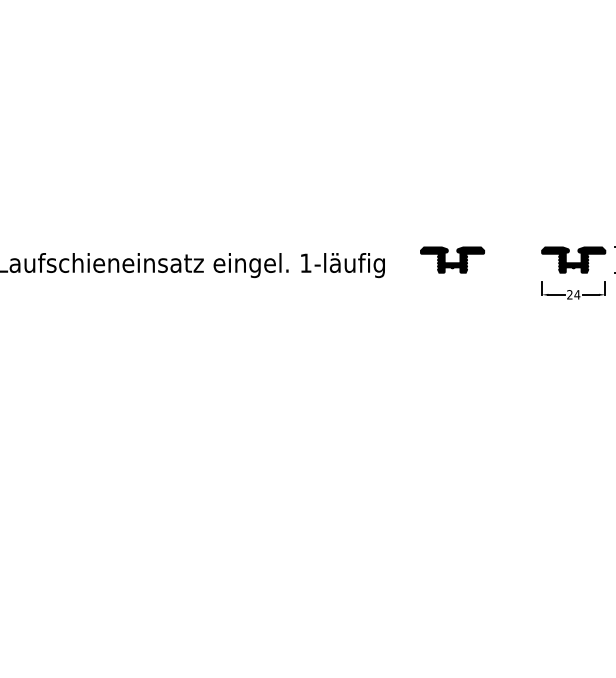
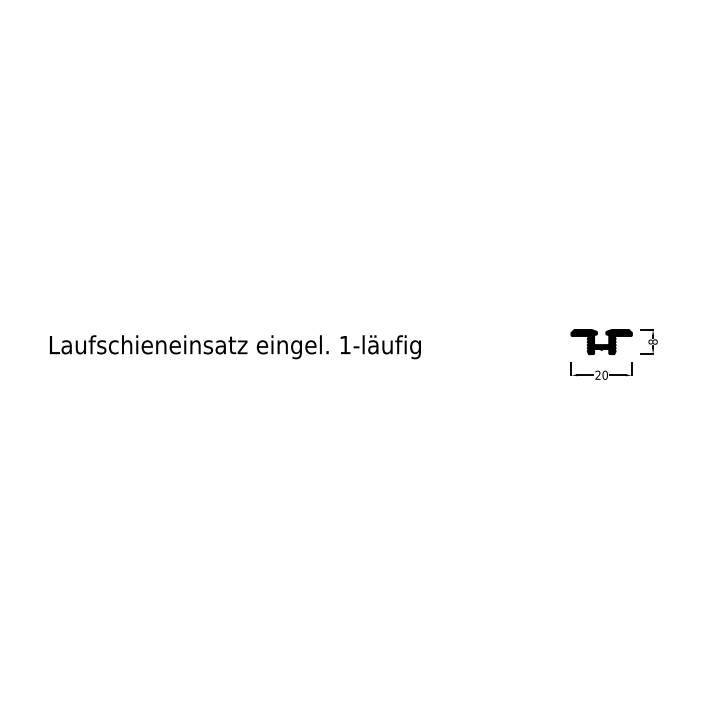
part: (452, 259) -> (485, 341), removed
text: (577, 293) -> (605, 374), 24 -> 20

